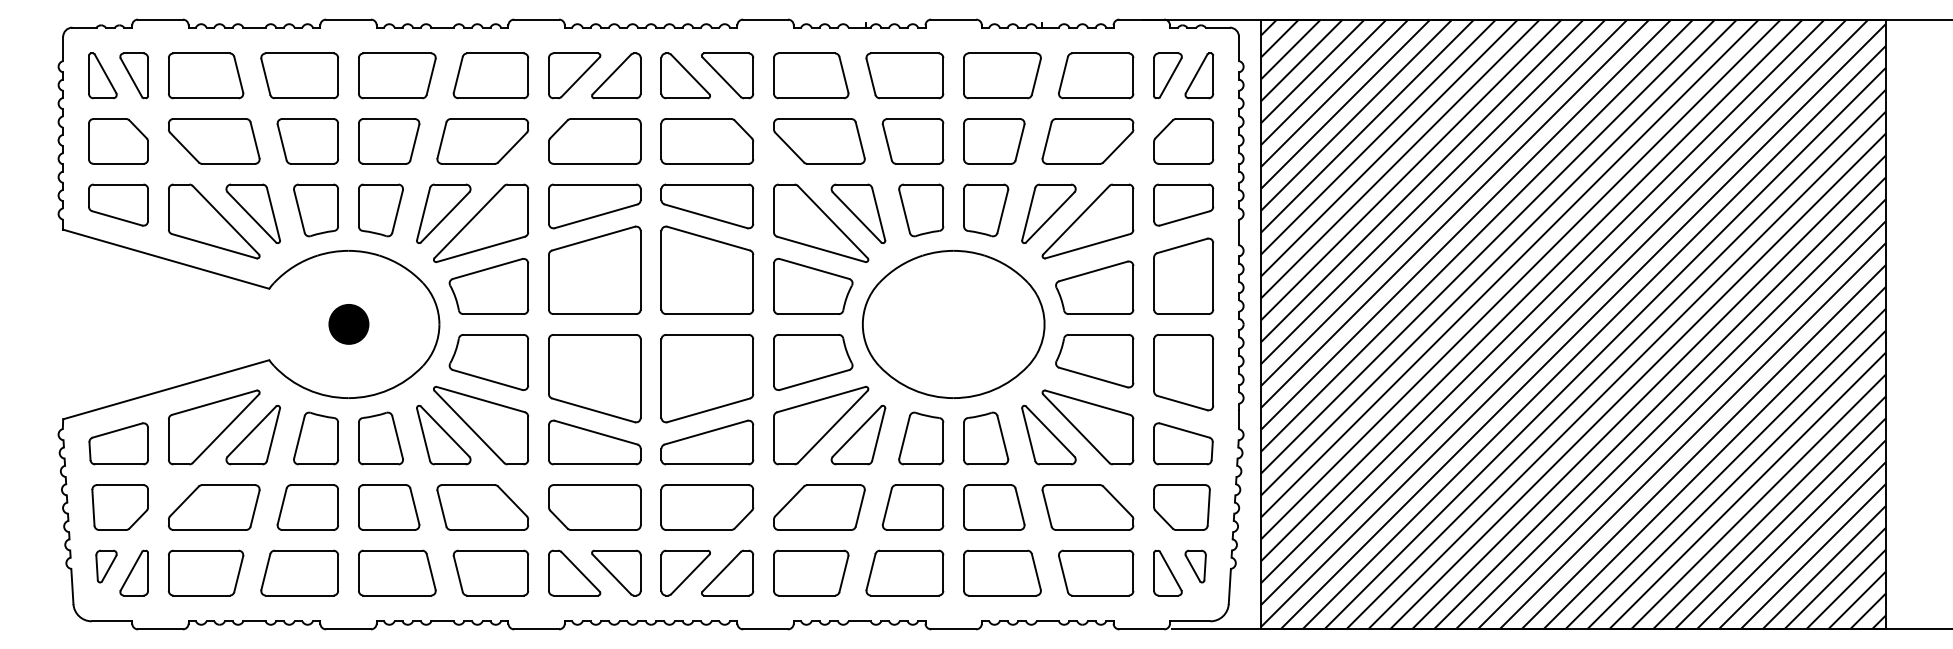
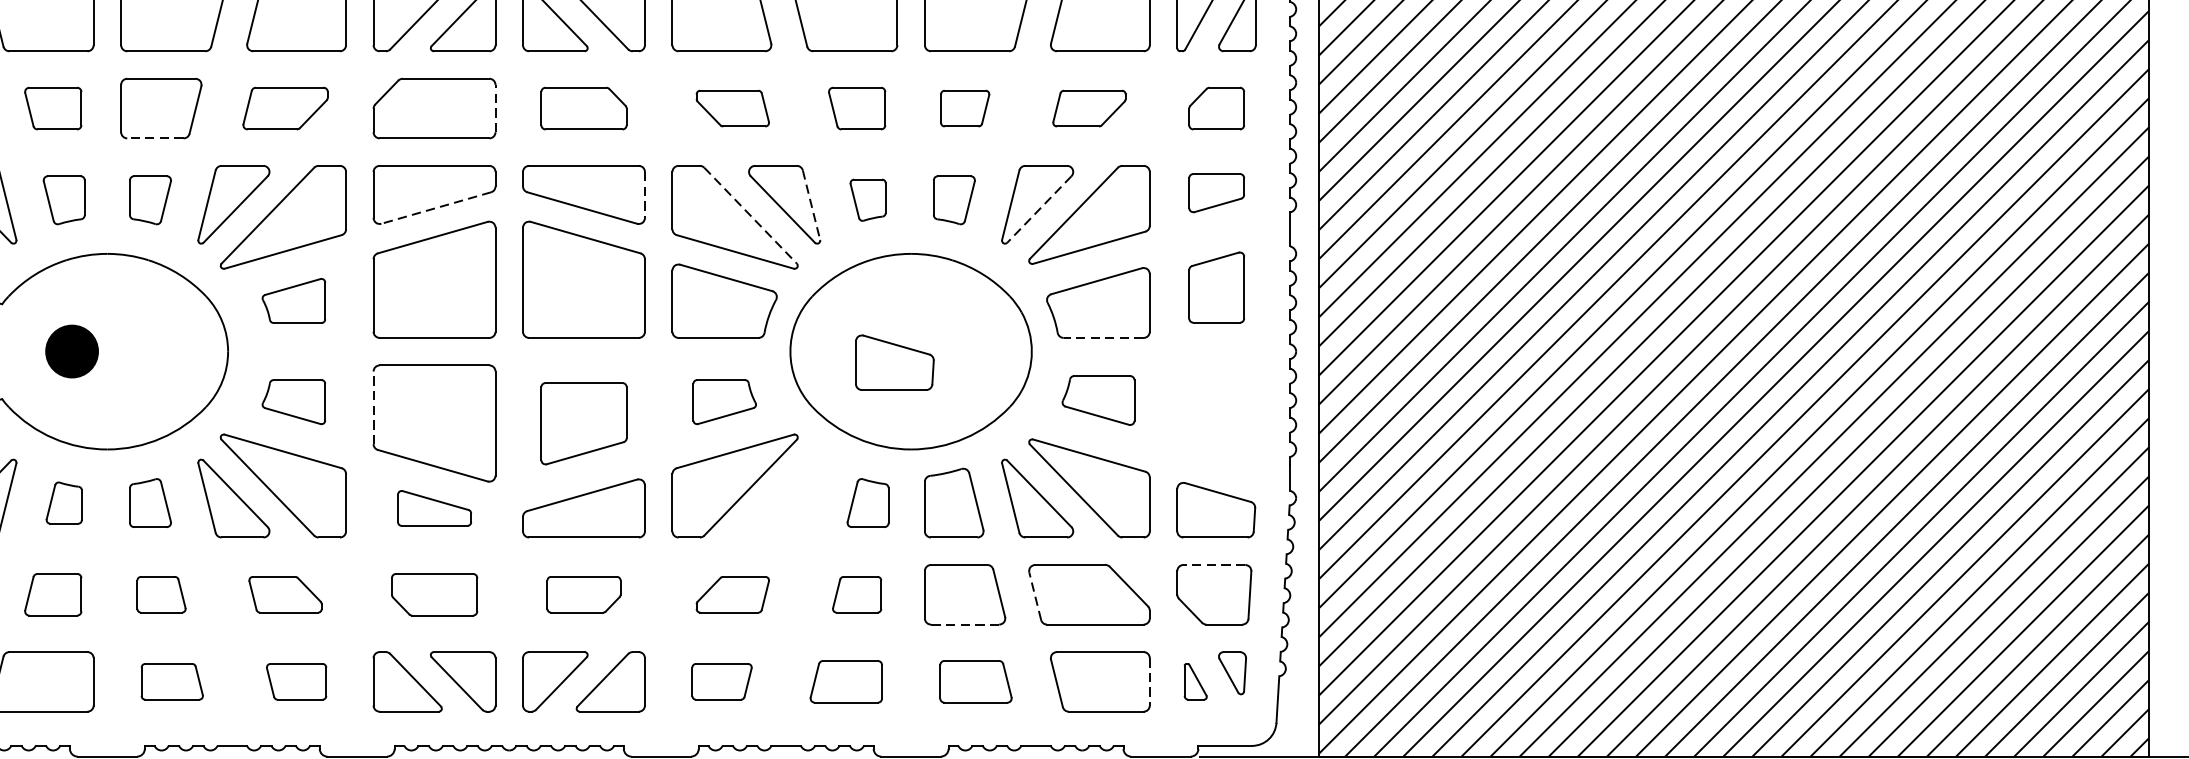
part: (307, 141) -> (52, 108), size x0.7
part: (482, 141) -> (285, 108), size x0.7
line: (640, 141) -> (495, 108), solid -> dashed
part: (707, 141) -> (584, 108), size x0.7
part: (819, 141) -> (732, 108), size x0.6
part: (912, 141) -> (856, 108), size x0.7
part: (994, 141) -> (965, 108), size x0.6
part: (1087, 141) -> (1088, 108), size x0.6
part: (1183, 141) -> (1216, 108), size x0.7
line: (384, 163) -> (155, 137), solid -> dashed
part: (1183, 204) -> (1216, 192), size x0.7
line: (753, 206) -> (645, 194), solid -> dashed
part: (315, 210) -> (63, 200), size x0.7
part: (380, 210) -> (149, 200), size x0.7
part: (921, 210) -> (868, 200), size x0.6
part: (986, 210) -> (954, 200), size x0.7
line: (878, 214) -> (811, 205), solid -> dashed
line: (596, 216) -> (436, 208), solid -> dashed
line: (1050, 217) -> (1039, 209), solid -> dashed
line: (833, 222) -> (751, 216), solid -> dashed
part: (1183, 275) -> (1216, 286), size x0.7
part: (488, 285) -> (293, 299), size x0.6
line: (1098, 314) -> (1103, 338), solid -> dashed
part: (348, 324) -> (71, 351), moved
part: (941, 332) -> (894, 362), added
part: (1094, 361) -> (1098, 400), size x0.7
part: (488, 362) -> (293, 402), size x0.6
part: (813, 362) -> (724, 402), size x0.6
line: (548, 366) -> (372, 407), solid -> dashed
part: (1183, 372) -> (1216, 415), removed
part: (707, 378) -> (584, 423), size x0.7
part: (858, 434) -> (784, 497), removed
part: (315, 438) -> (63, 503), size x0.6
part: (380, 438) -> (149, 503), size x0.7
part: (921, 438) -> (868, 503), size x0.7
part: (594, 442) -> (434, 508), size x0.6
line: (1181, 485) -> (1213, 565), solid -> dashed
part: (307, 507) -> (52, 594), size x0.7
part: (389, 507) -> (161, 594), size x0.6
part: (482, 507) -> (285, 594), size x0.6
part: (594, 507) -> (434, 594), size x0.7
part: (707, 507) -> (584, 594), size x0.6
part: (819, 507) -> (732, 594), size x0.6
part: (912, 507) -> (856, 594), size x0.6
line: (1047, 508) -> (1035, 596), solid -> dashed
line: (994, 529) -> (965, 623), solid -> dashed
part: (397, 572) -> (172, 681), size x0.6
part: (490, 572) -> (295, 681), size x0.6
part: (811, 572) -> (722, 681), size x0.6
part: (904, 572) -> (845, 681), size x0.7
part: (1002, 572) -> (975, 681), size x0.7
part: (1167, 572) -> (1195, 681), size x0.6
line: (1133, 573) -> (1149, 682), solid -> dashed

